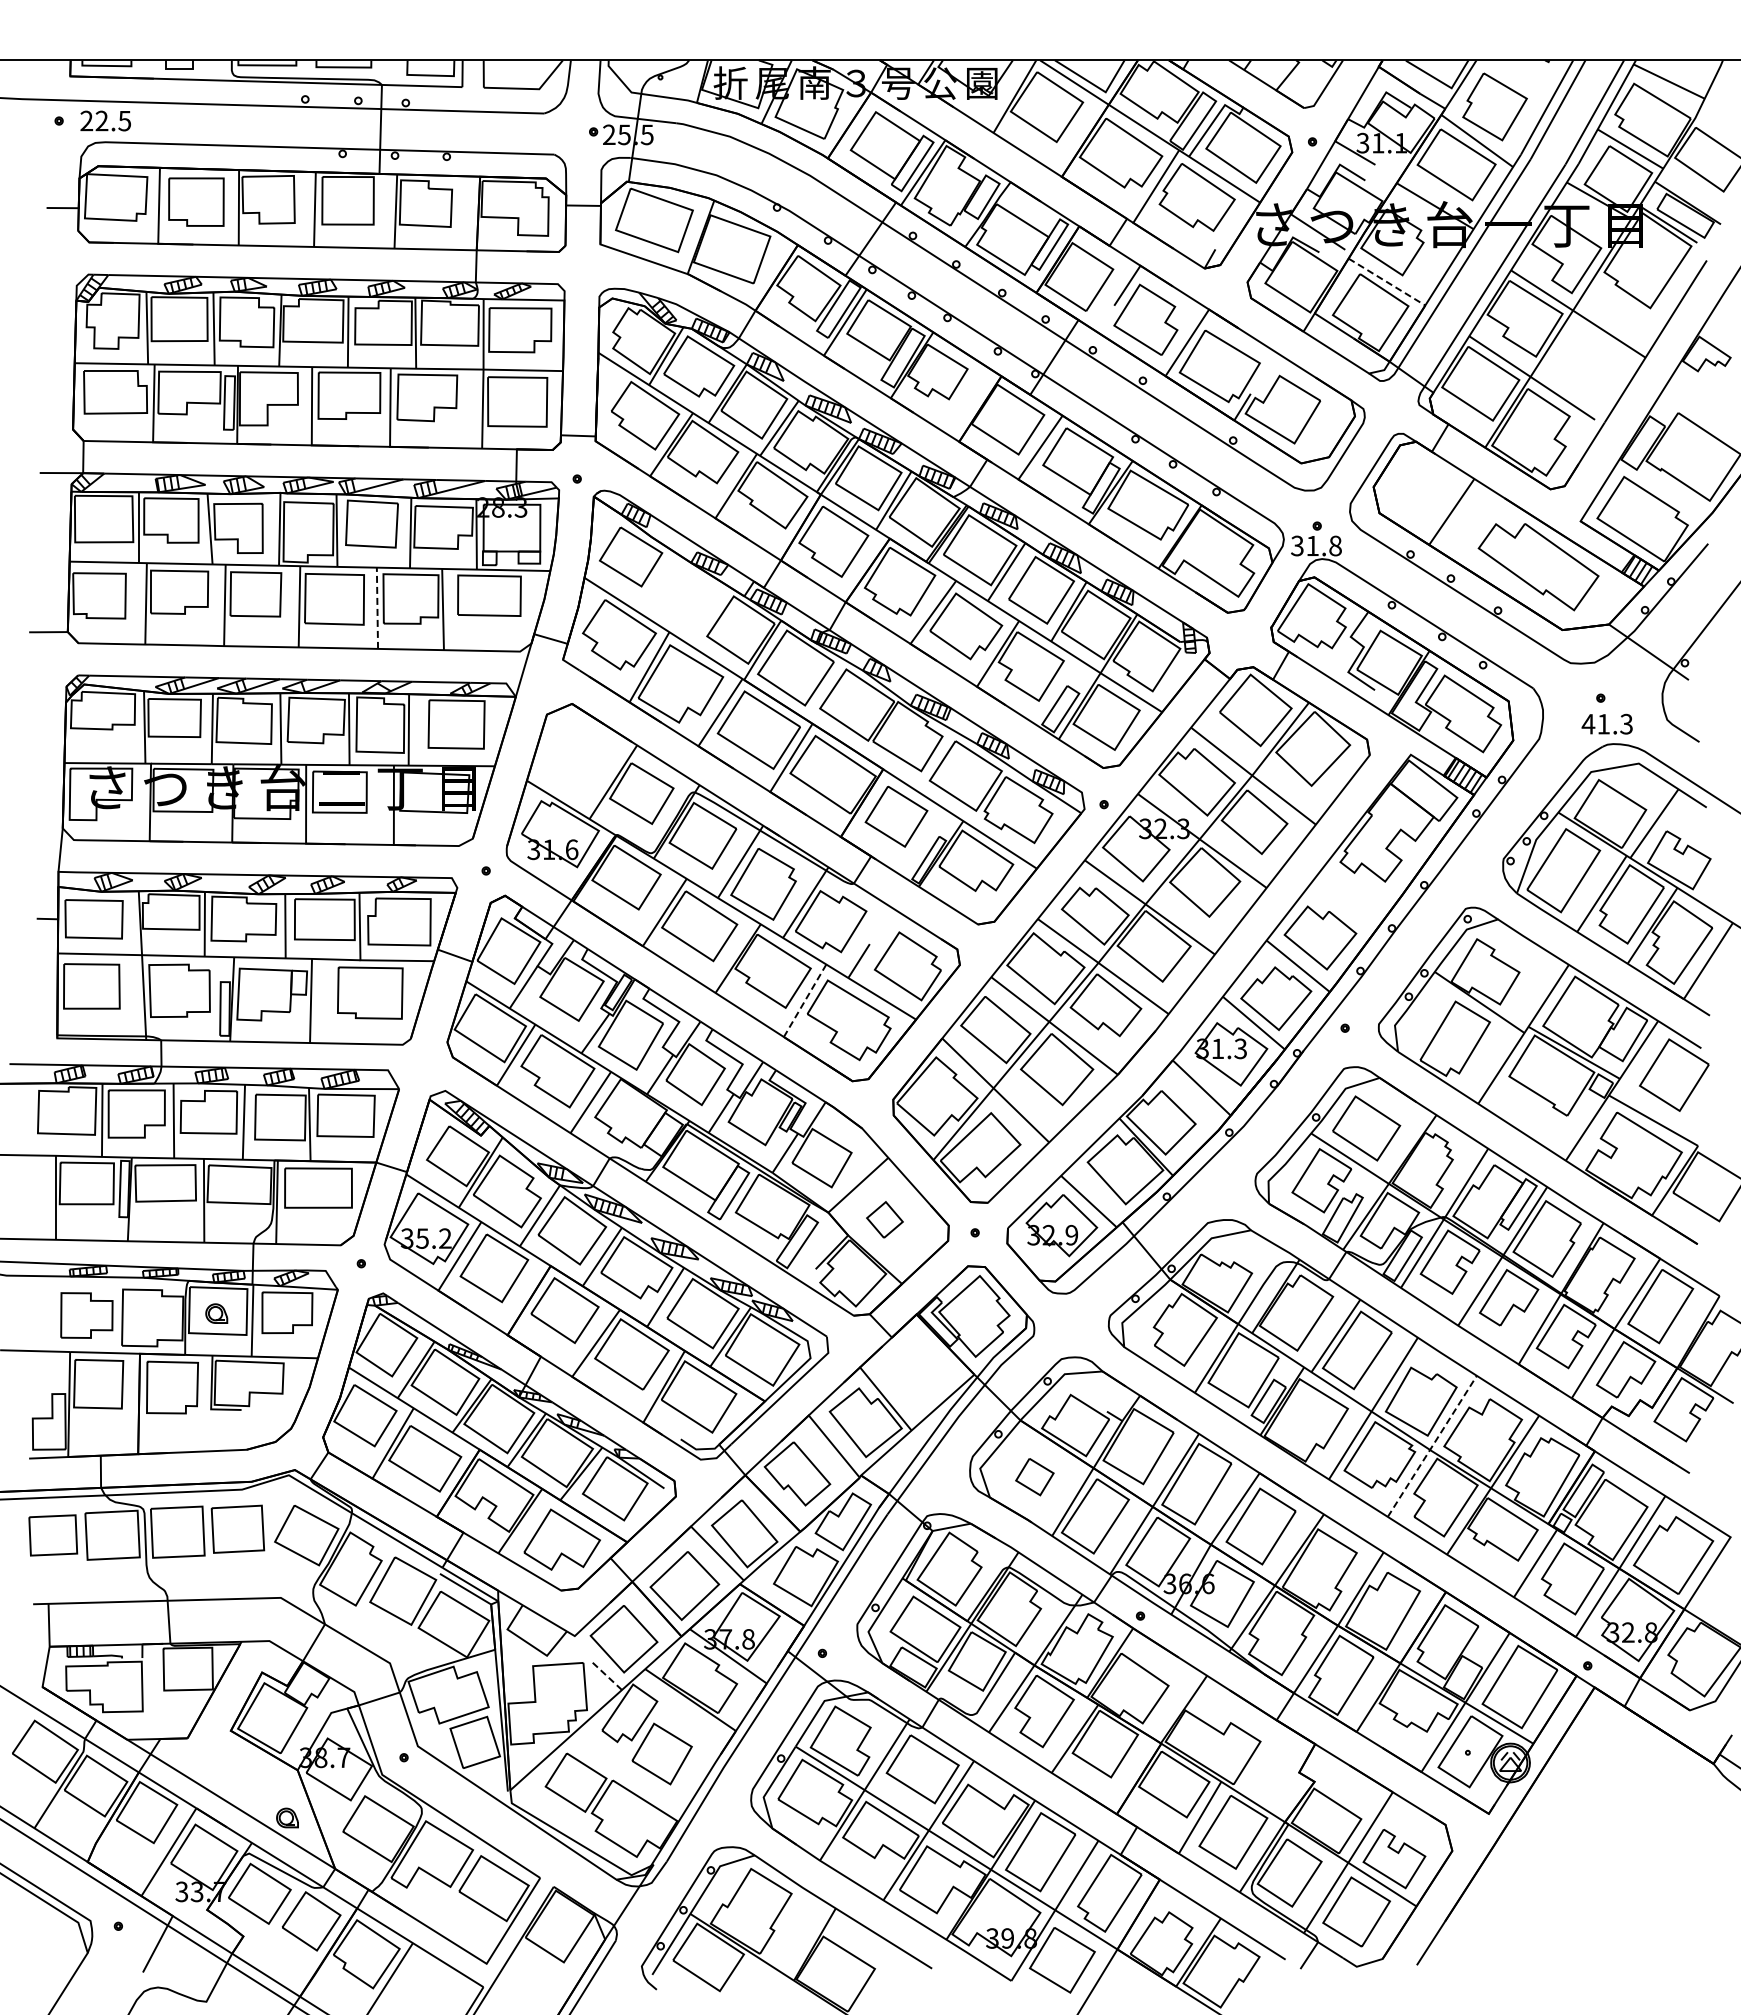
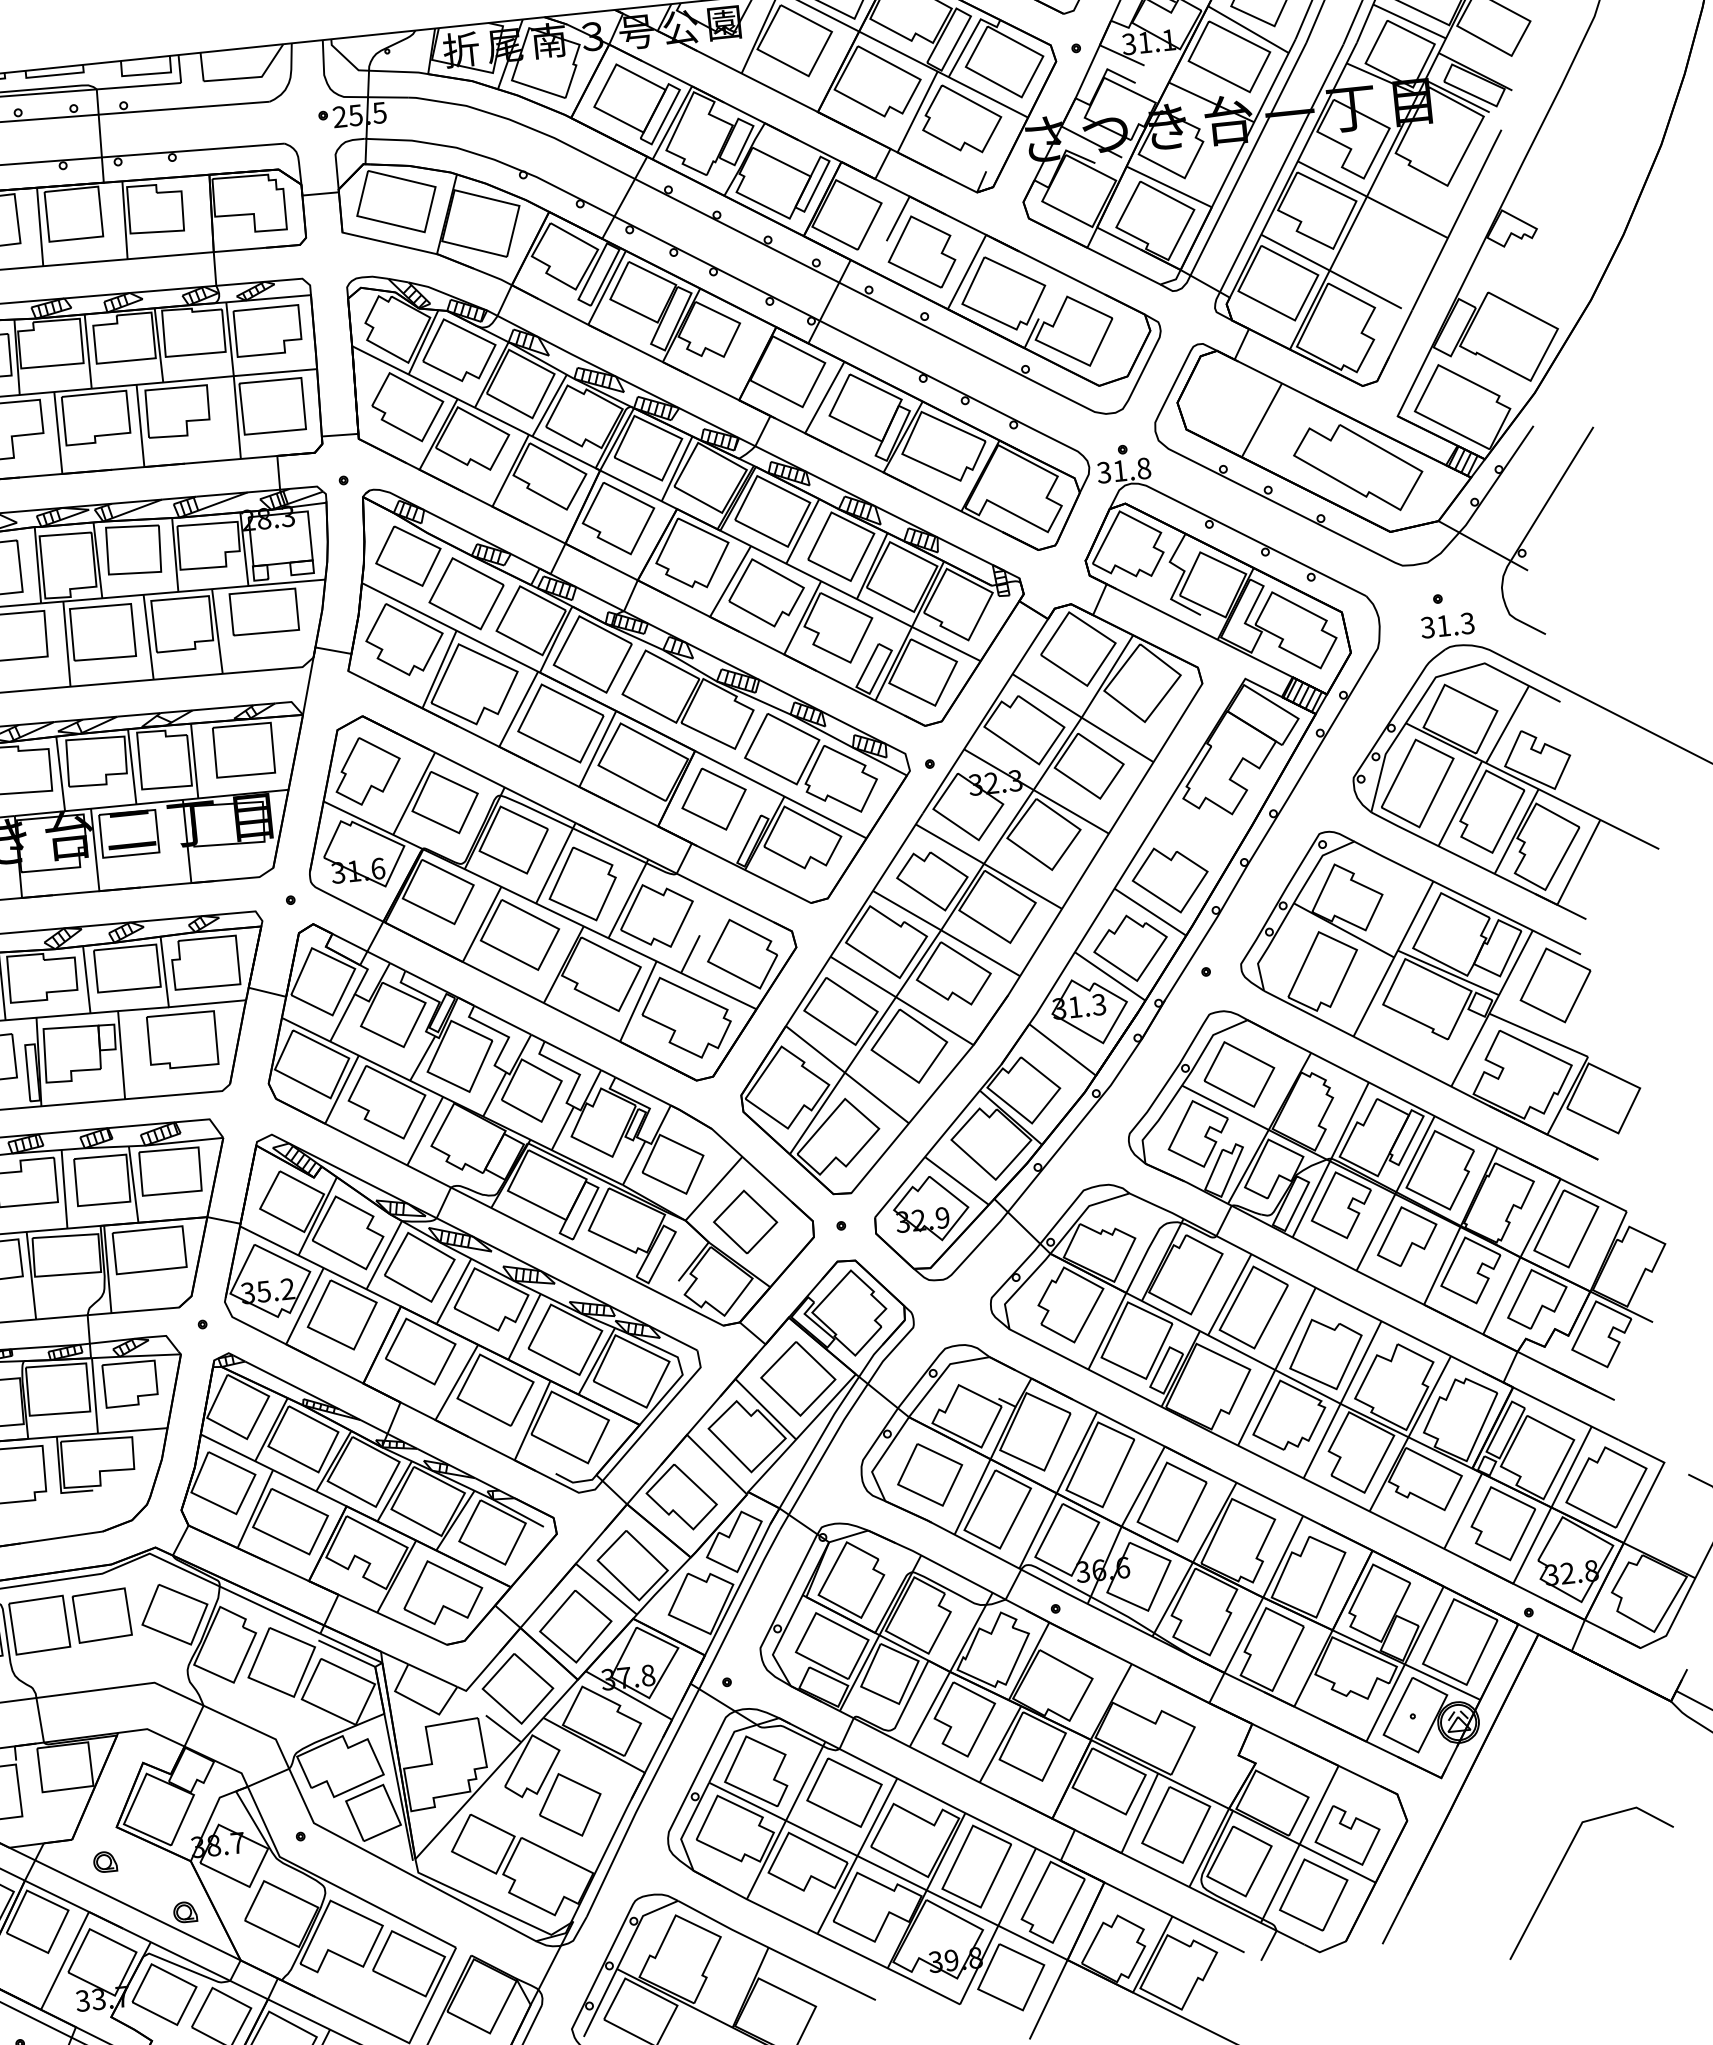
line: (1386, 282) -> (1168, 187), dashed -> solid
part: (682, 598) -> (466, 594), added
line: (377, 608) -> (148, 637), dashed -> solid
text: (1588, 723) -> (1427, 626), 41.3 -> 31.3
part: (571, 755) -> (367, 770), added
line: (805, 1000) -> (638, 1001), dashed -> solid
part: (884, 1219) -> (745, 1221), size x1.67
part: (216, 1313) -> (105, 1861), moved
part: (919, 1373) -> (798, 1379), added
line: (1432, 1446) -> (1342, 1399), dashed -> solid
part: (1034, 1476) -> (929, 1474), size x1.67
line: (606, 1675) -> (503, 1728), dashed -> solid
line: (1593, 1908) -> (1561, 1865), added

